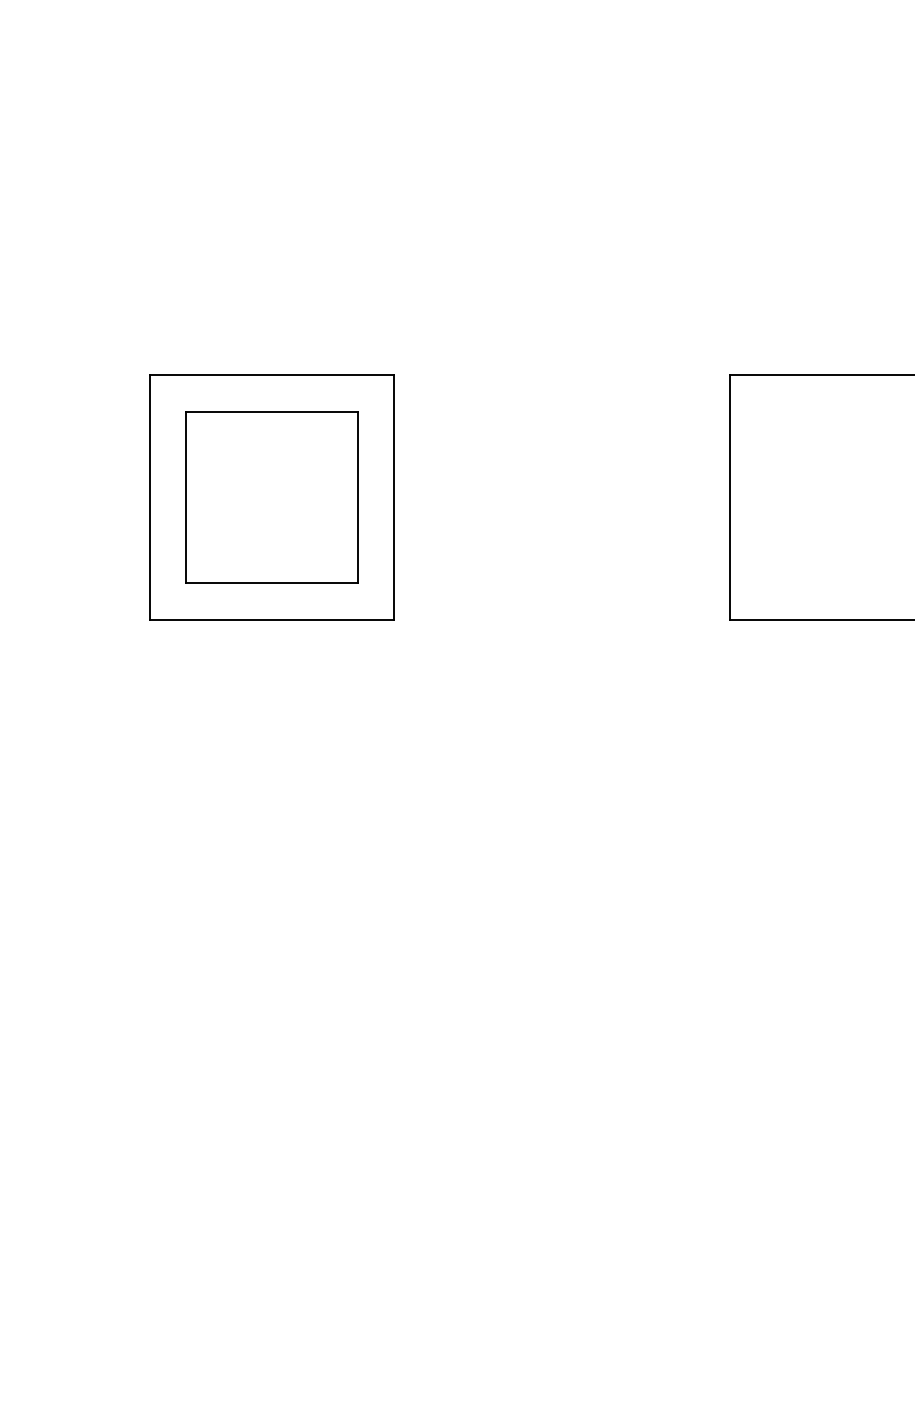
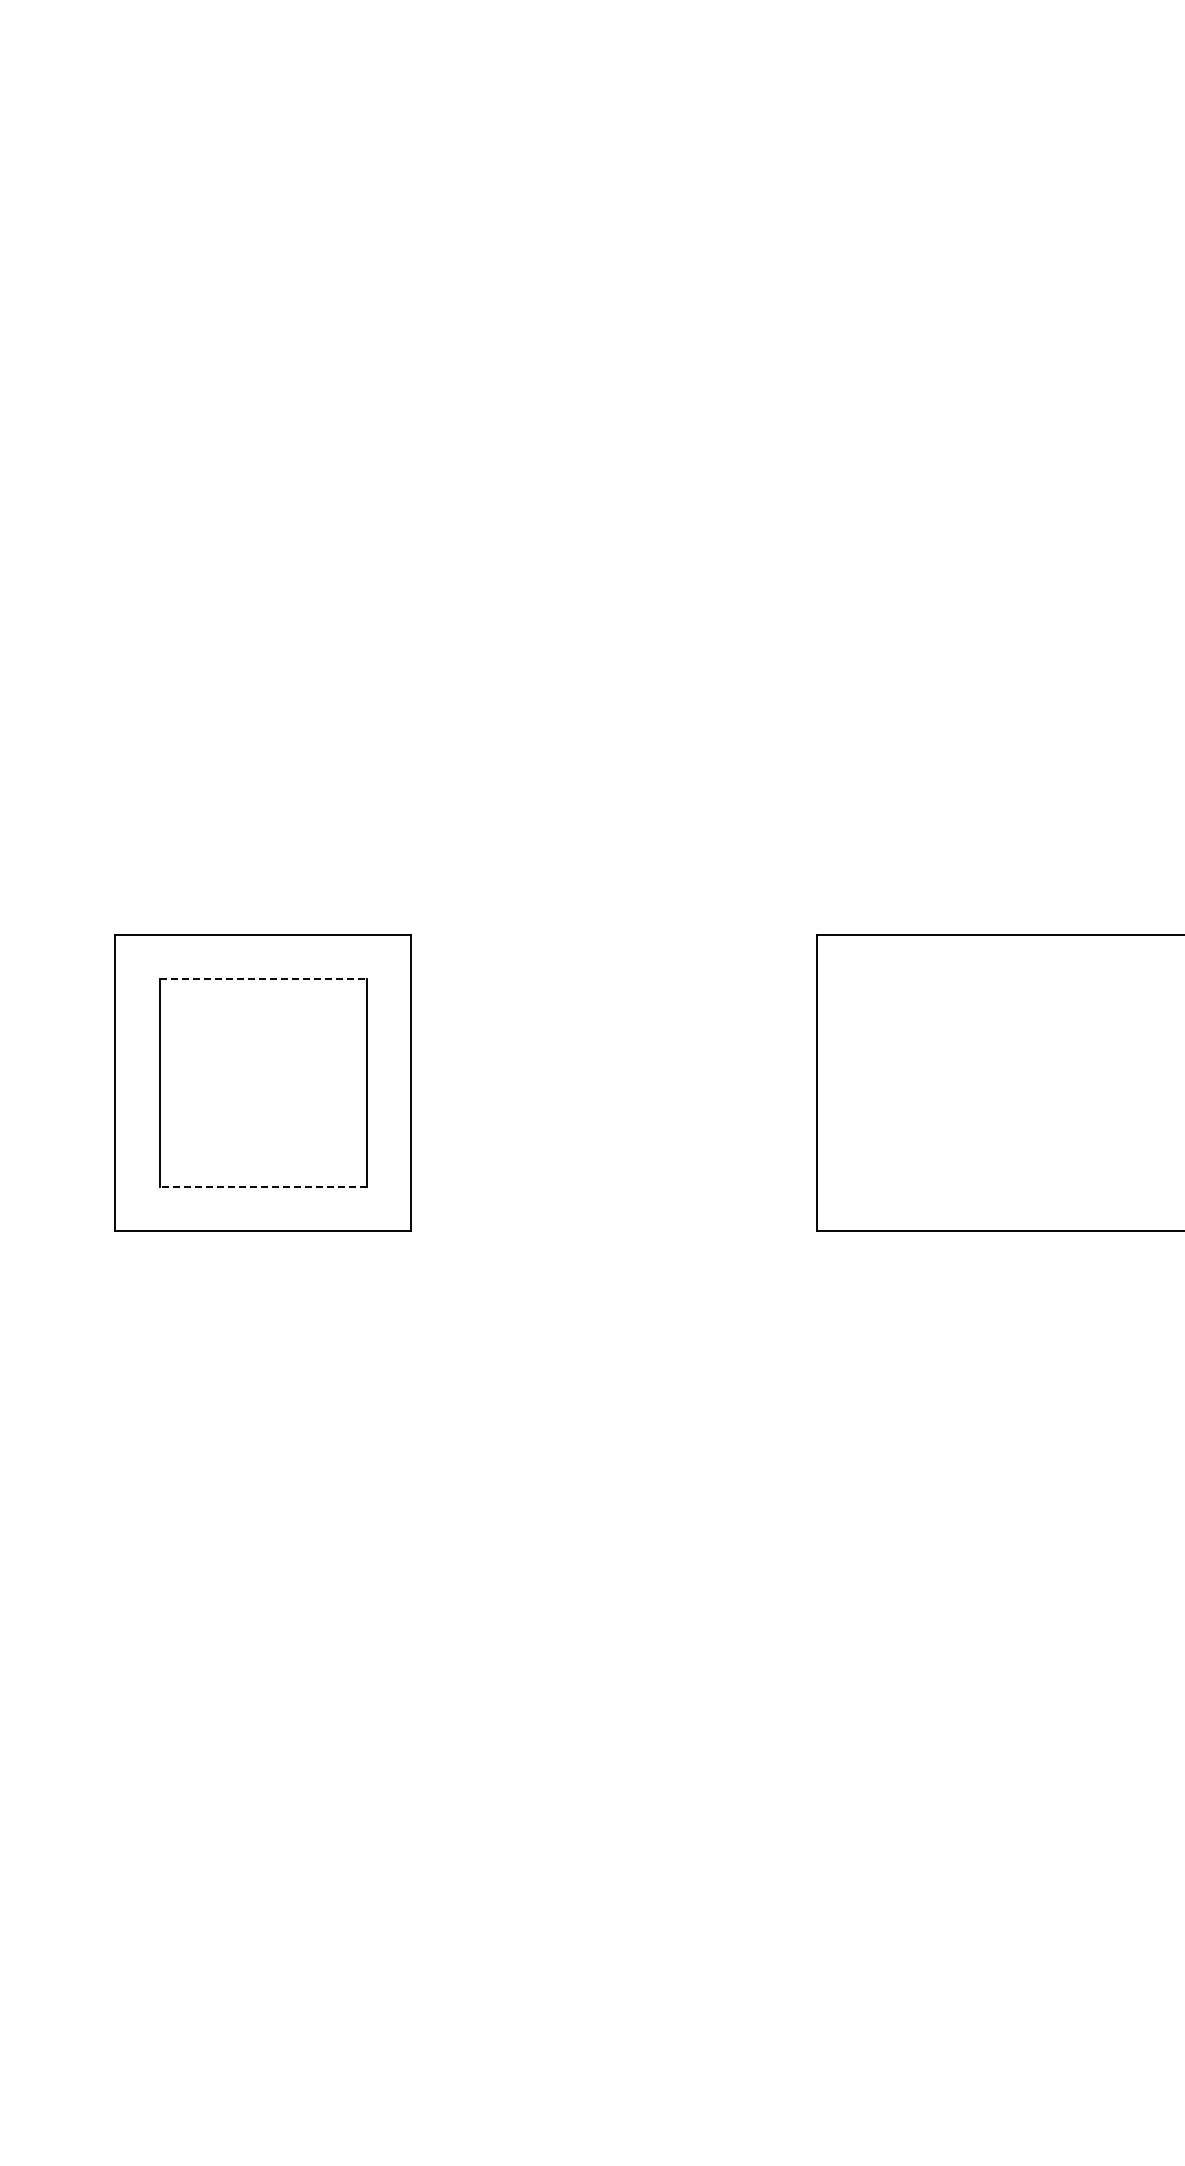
line: (272, 411) -> (263, 979), solid -> dashed
line: (272, 582) -> (263, 1186), solid -> dashed

